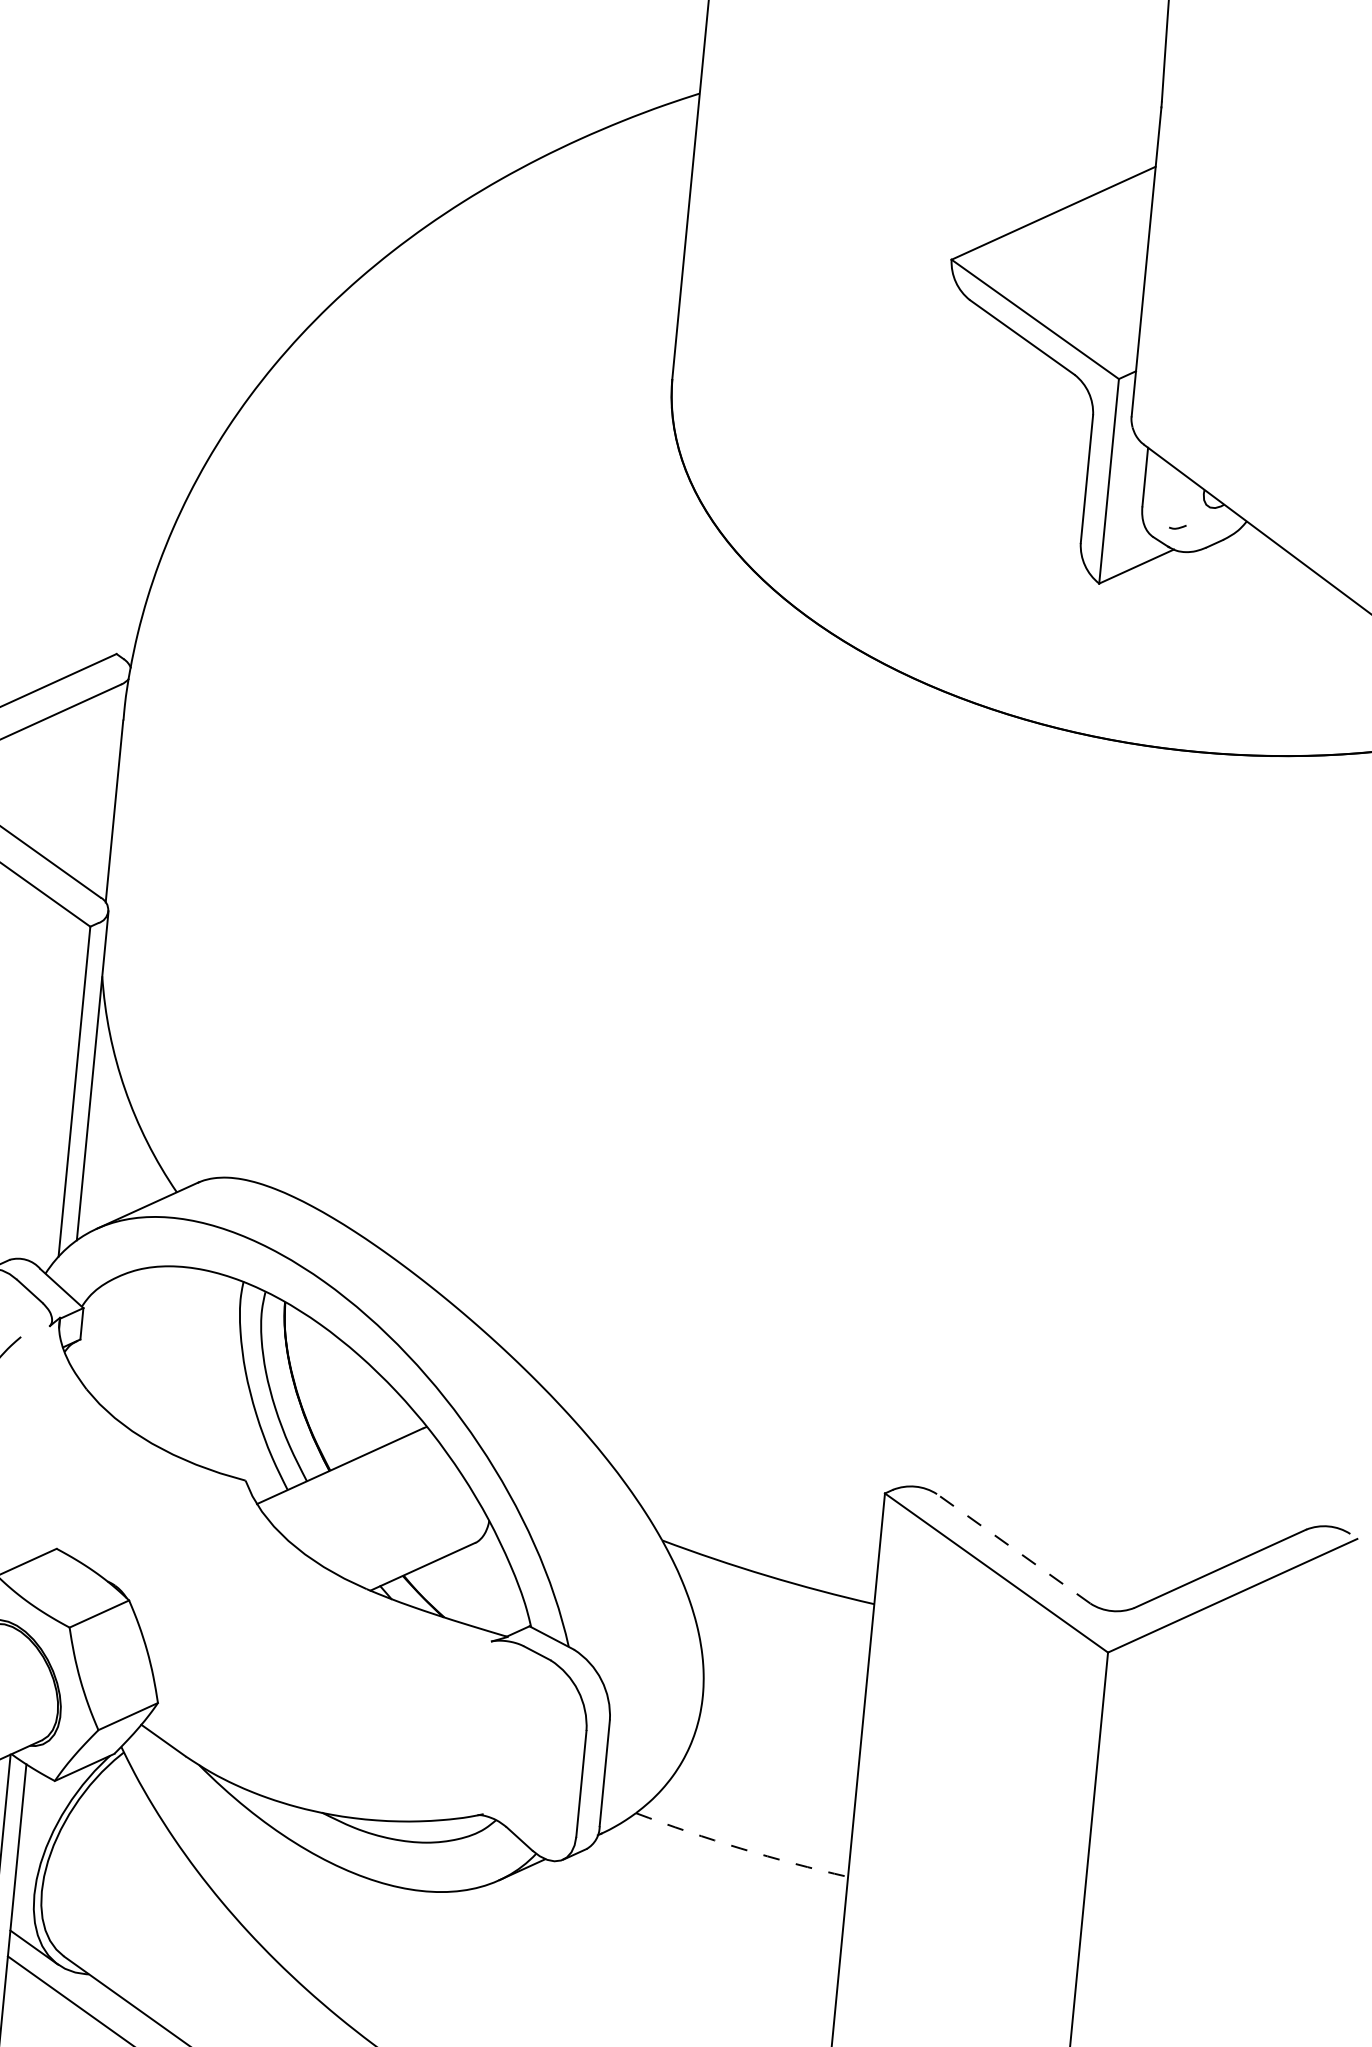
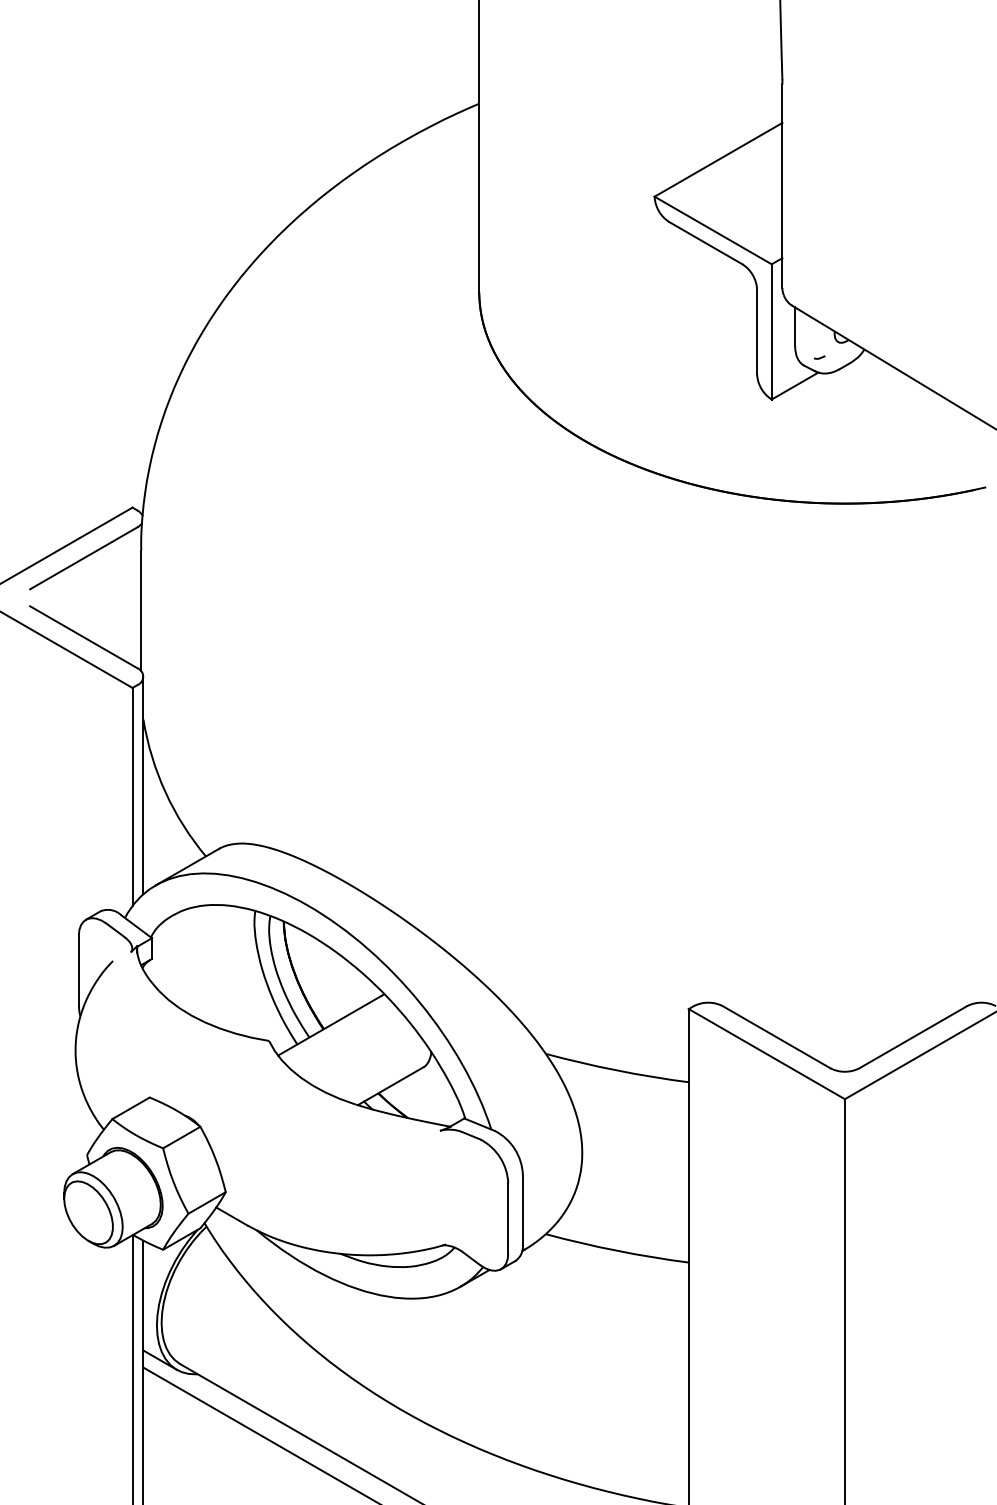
line: (1013, 1549) -> (776, 1037), dashed -> solid
arc: (740, 1848) -> (616, 1250), dashed -> solid

